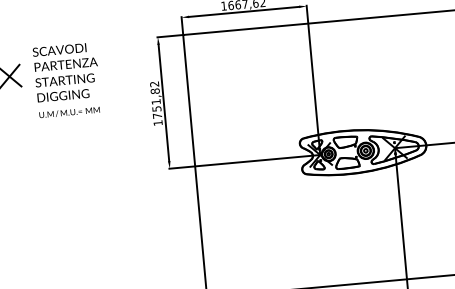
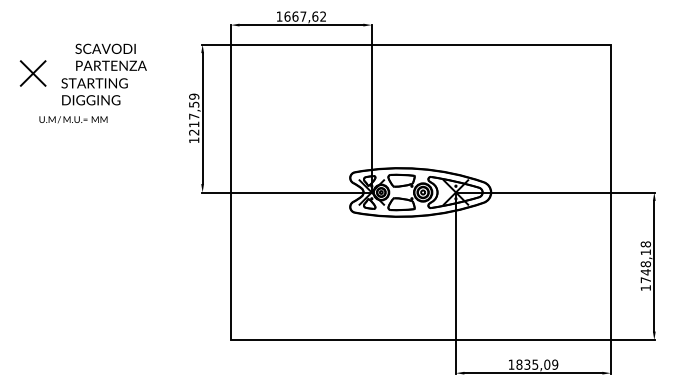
text: (64, 56) -> (110, 56), moved
text: (156, 100) -> (194, 114), 1751,82 -> 1217,59
text: (69, 112) -> (73, 119), moved

